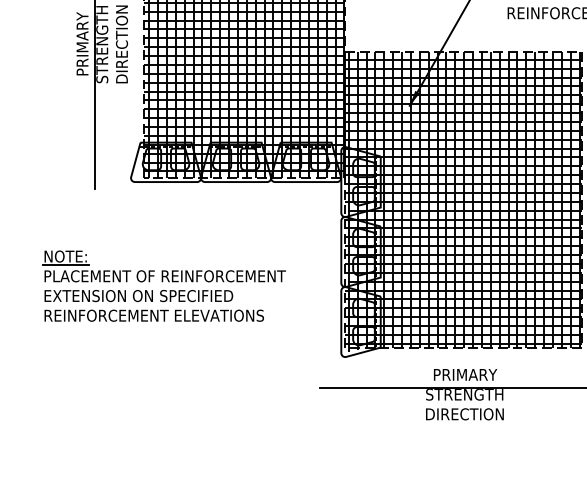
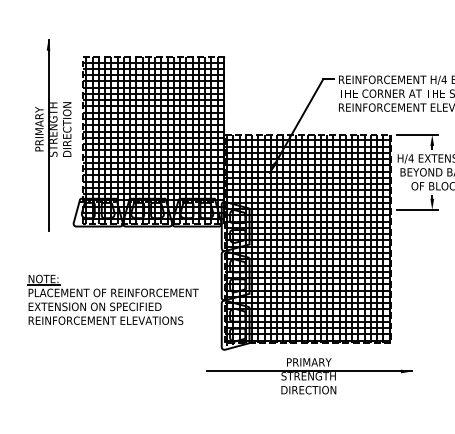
part: (163, 285) -> (112, 299), moved

